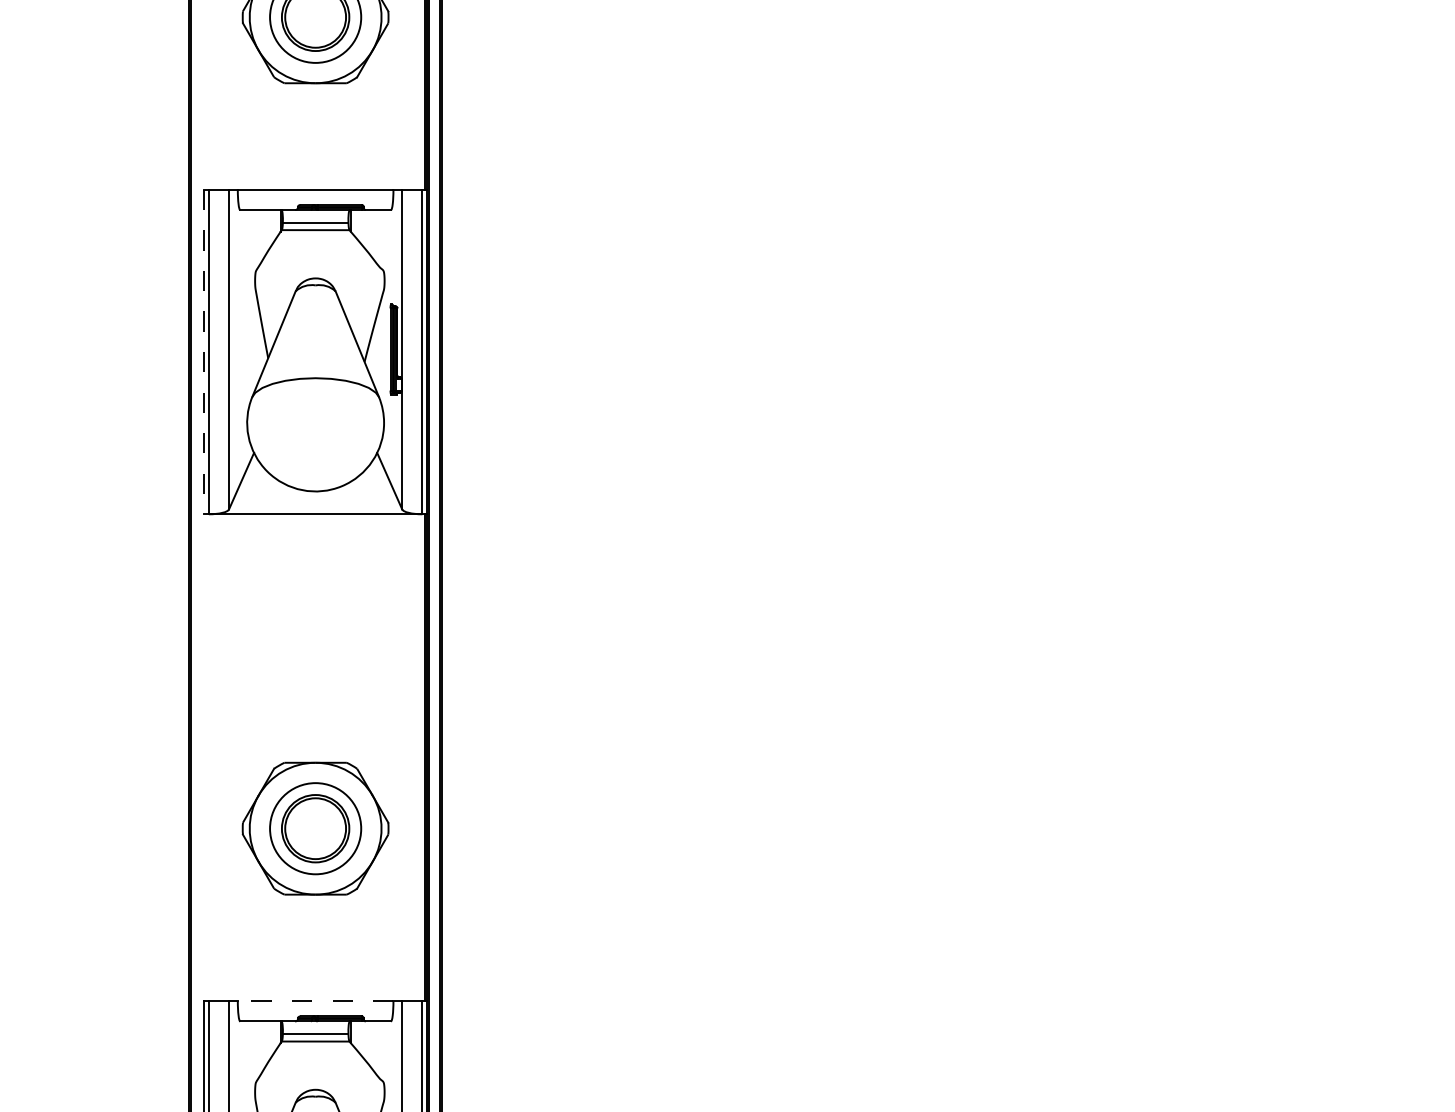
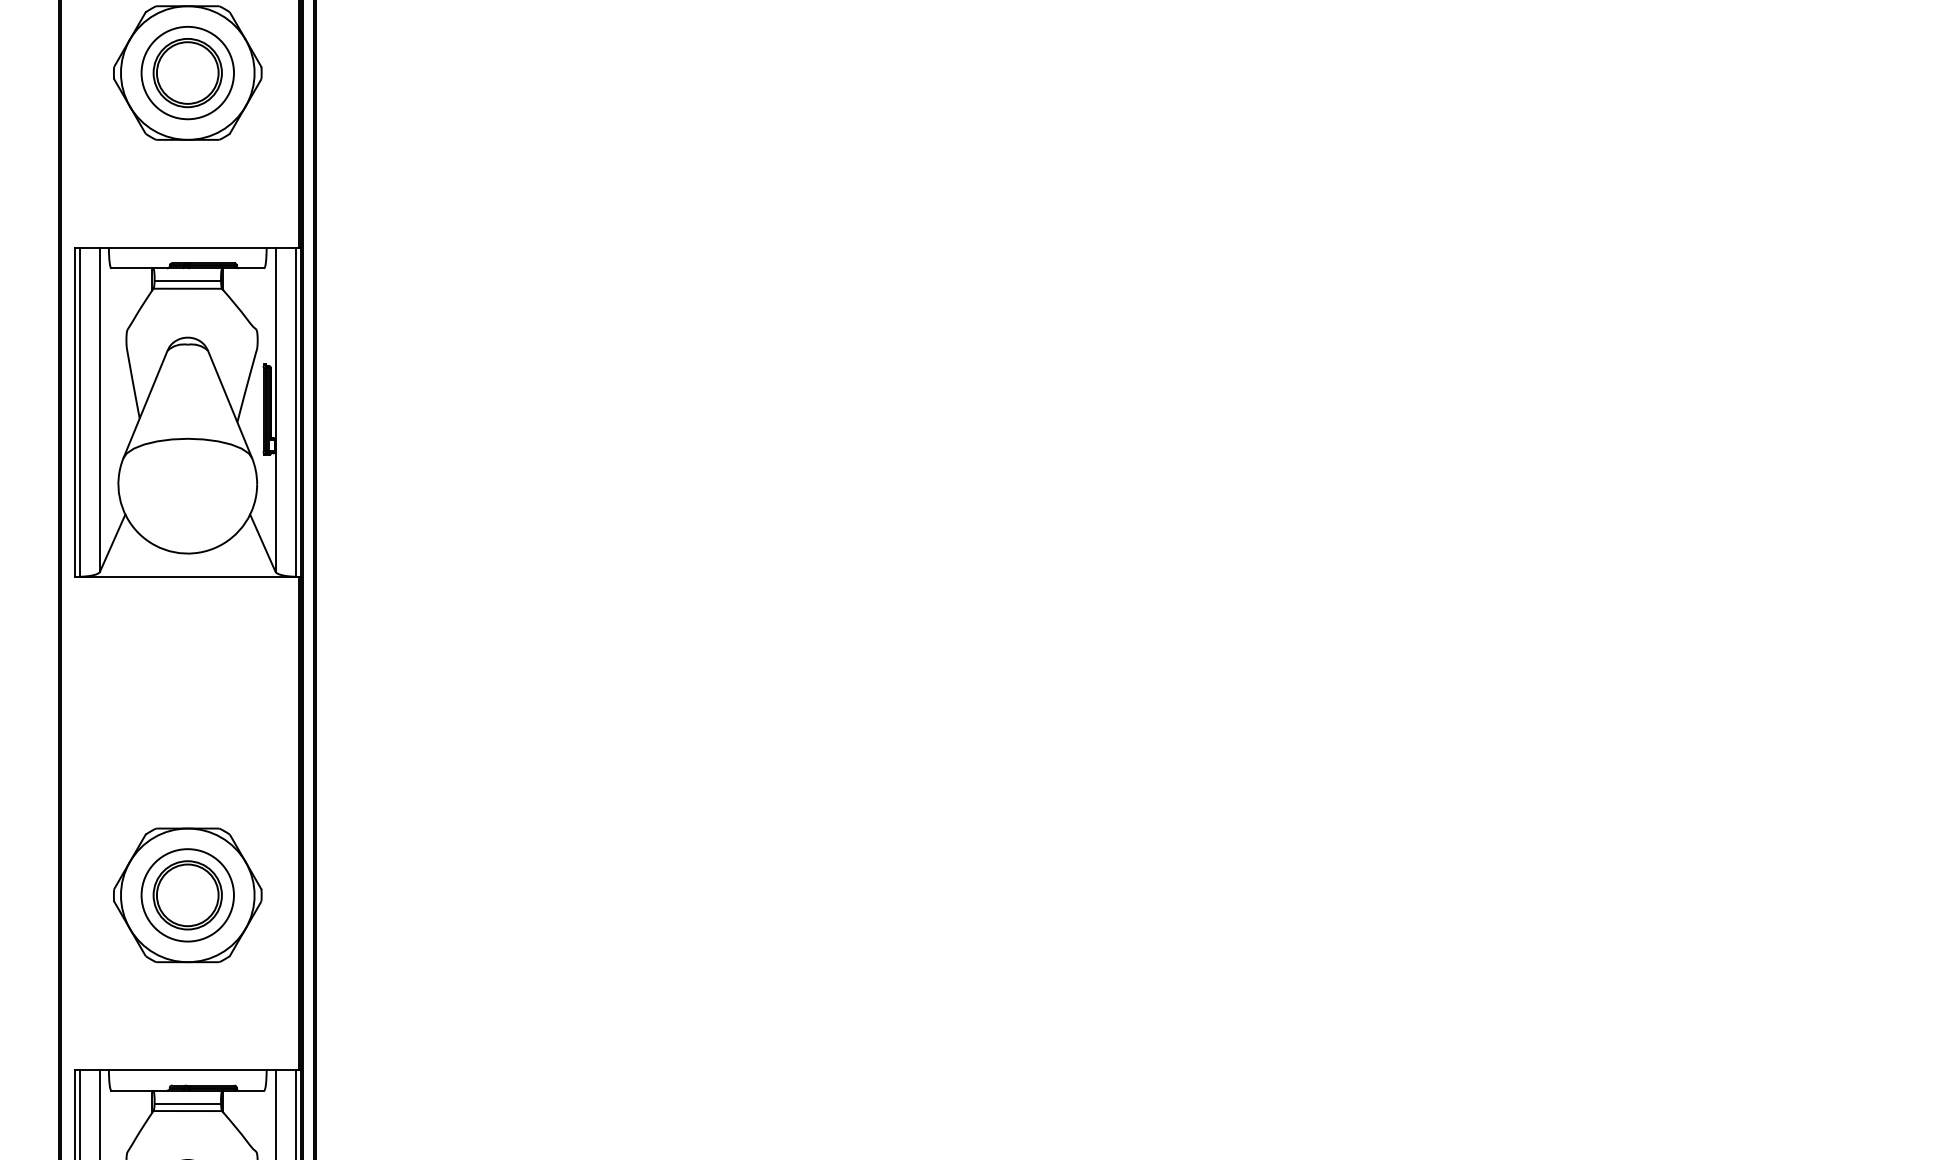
line: (203, 352) -> (74, 412), dashed -> solid
line: (315, 1001) -> (187, 1070), dashed -> solid

